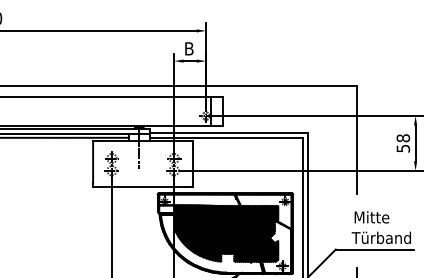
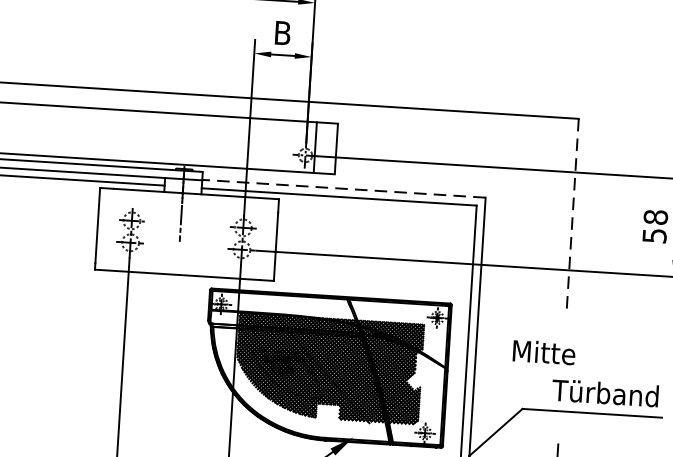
line: (228, 133) -> (343, 189), solid -> dashed
line: (357, 140) -> (573, 216), solid -> dashed
text: (371, 217) -> (543, 352), moved

